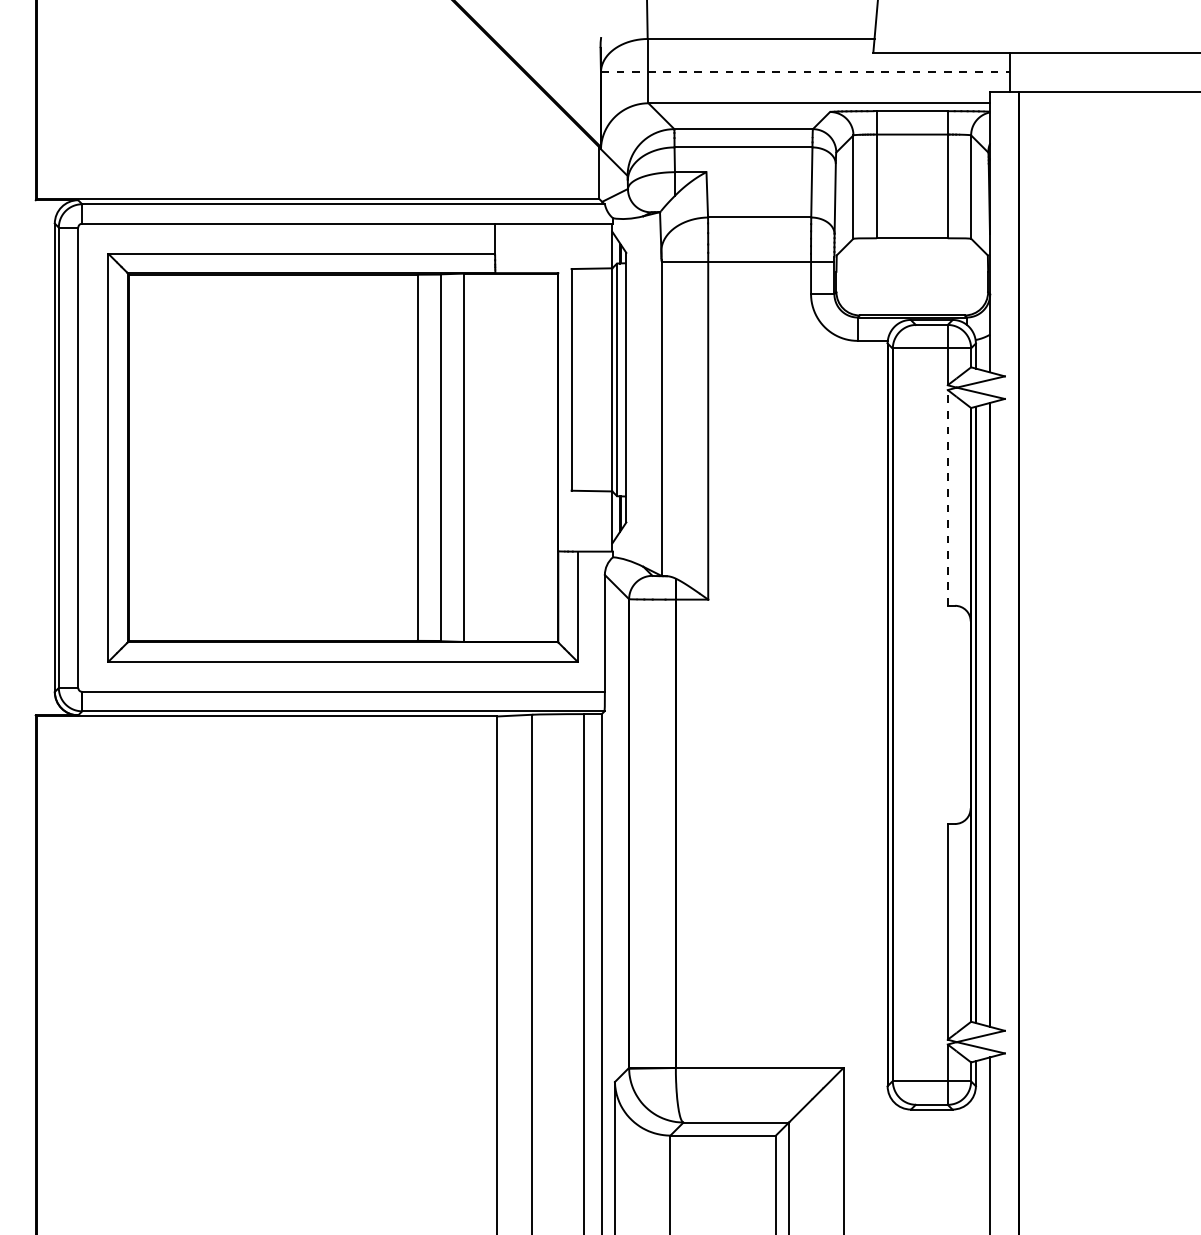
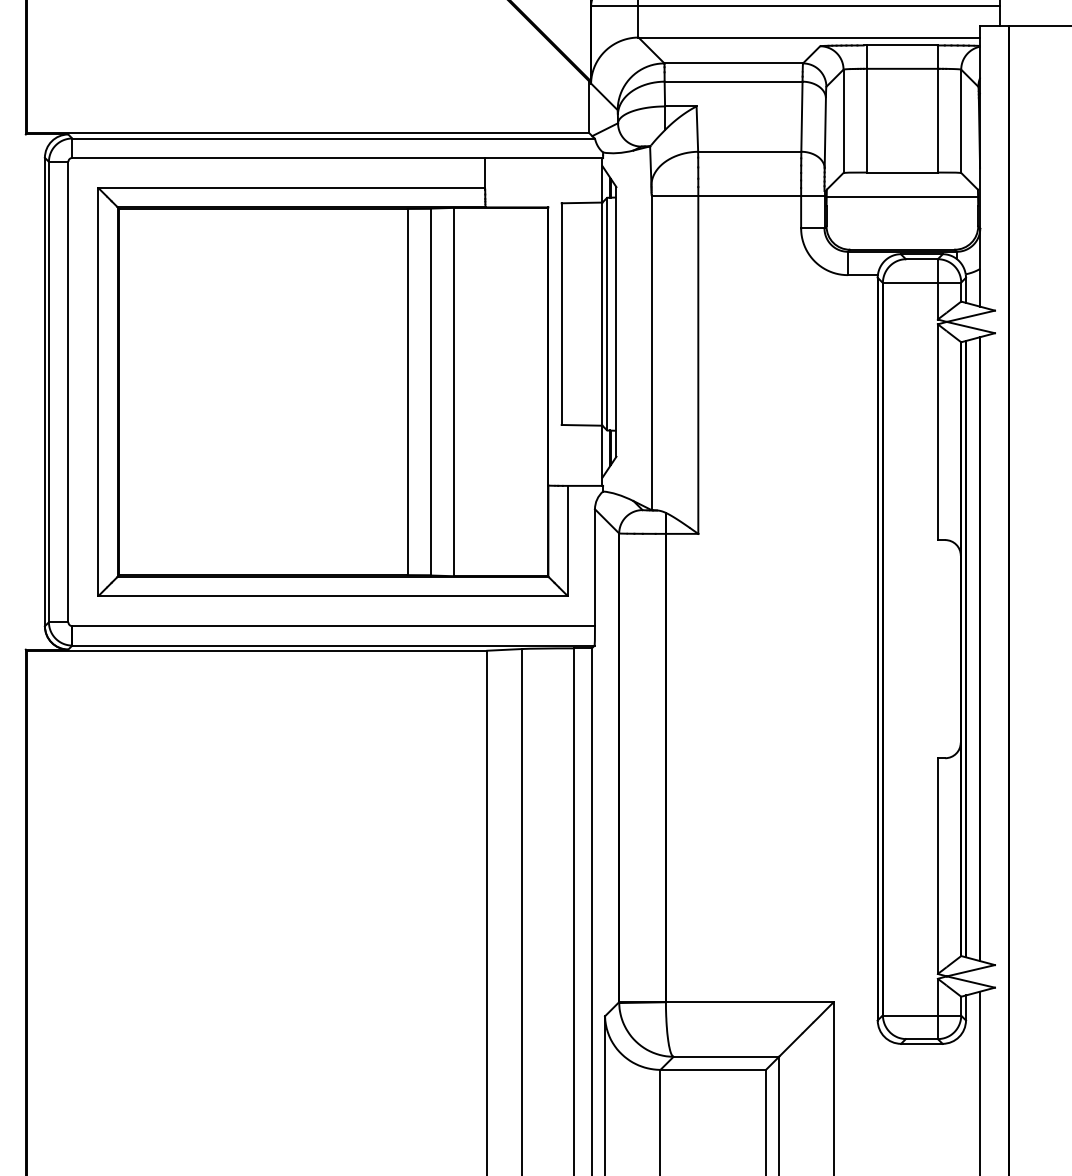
line: (805, 72) -> (795, 6), dashed -> solid
line: (912, 263) -> (902, 197), added
line: (947, 497) -> (937, 431), dashed -> solid

